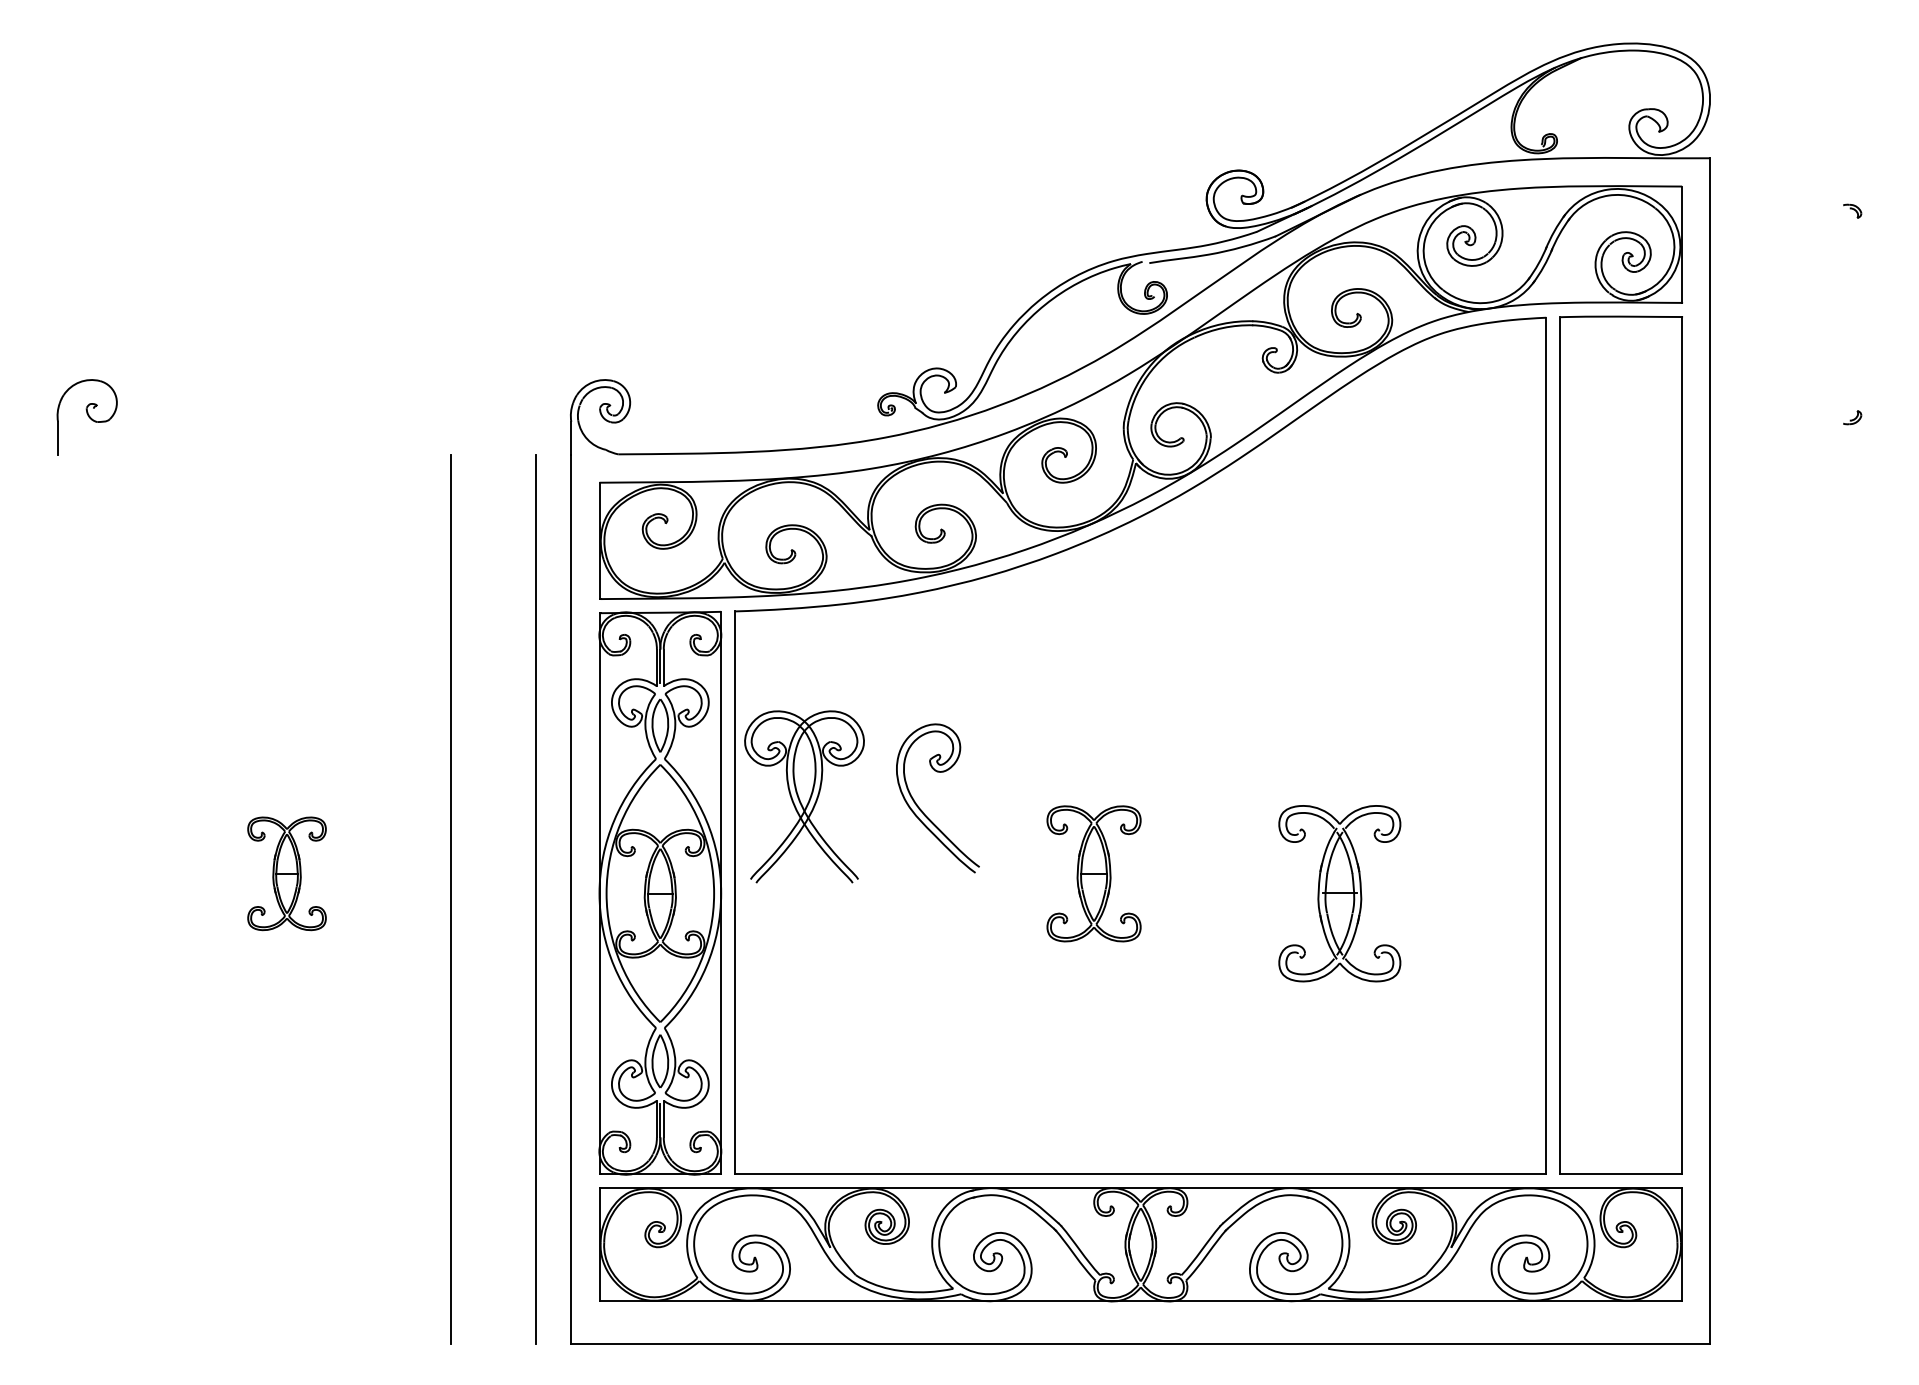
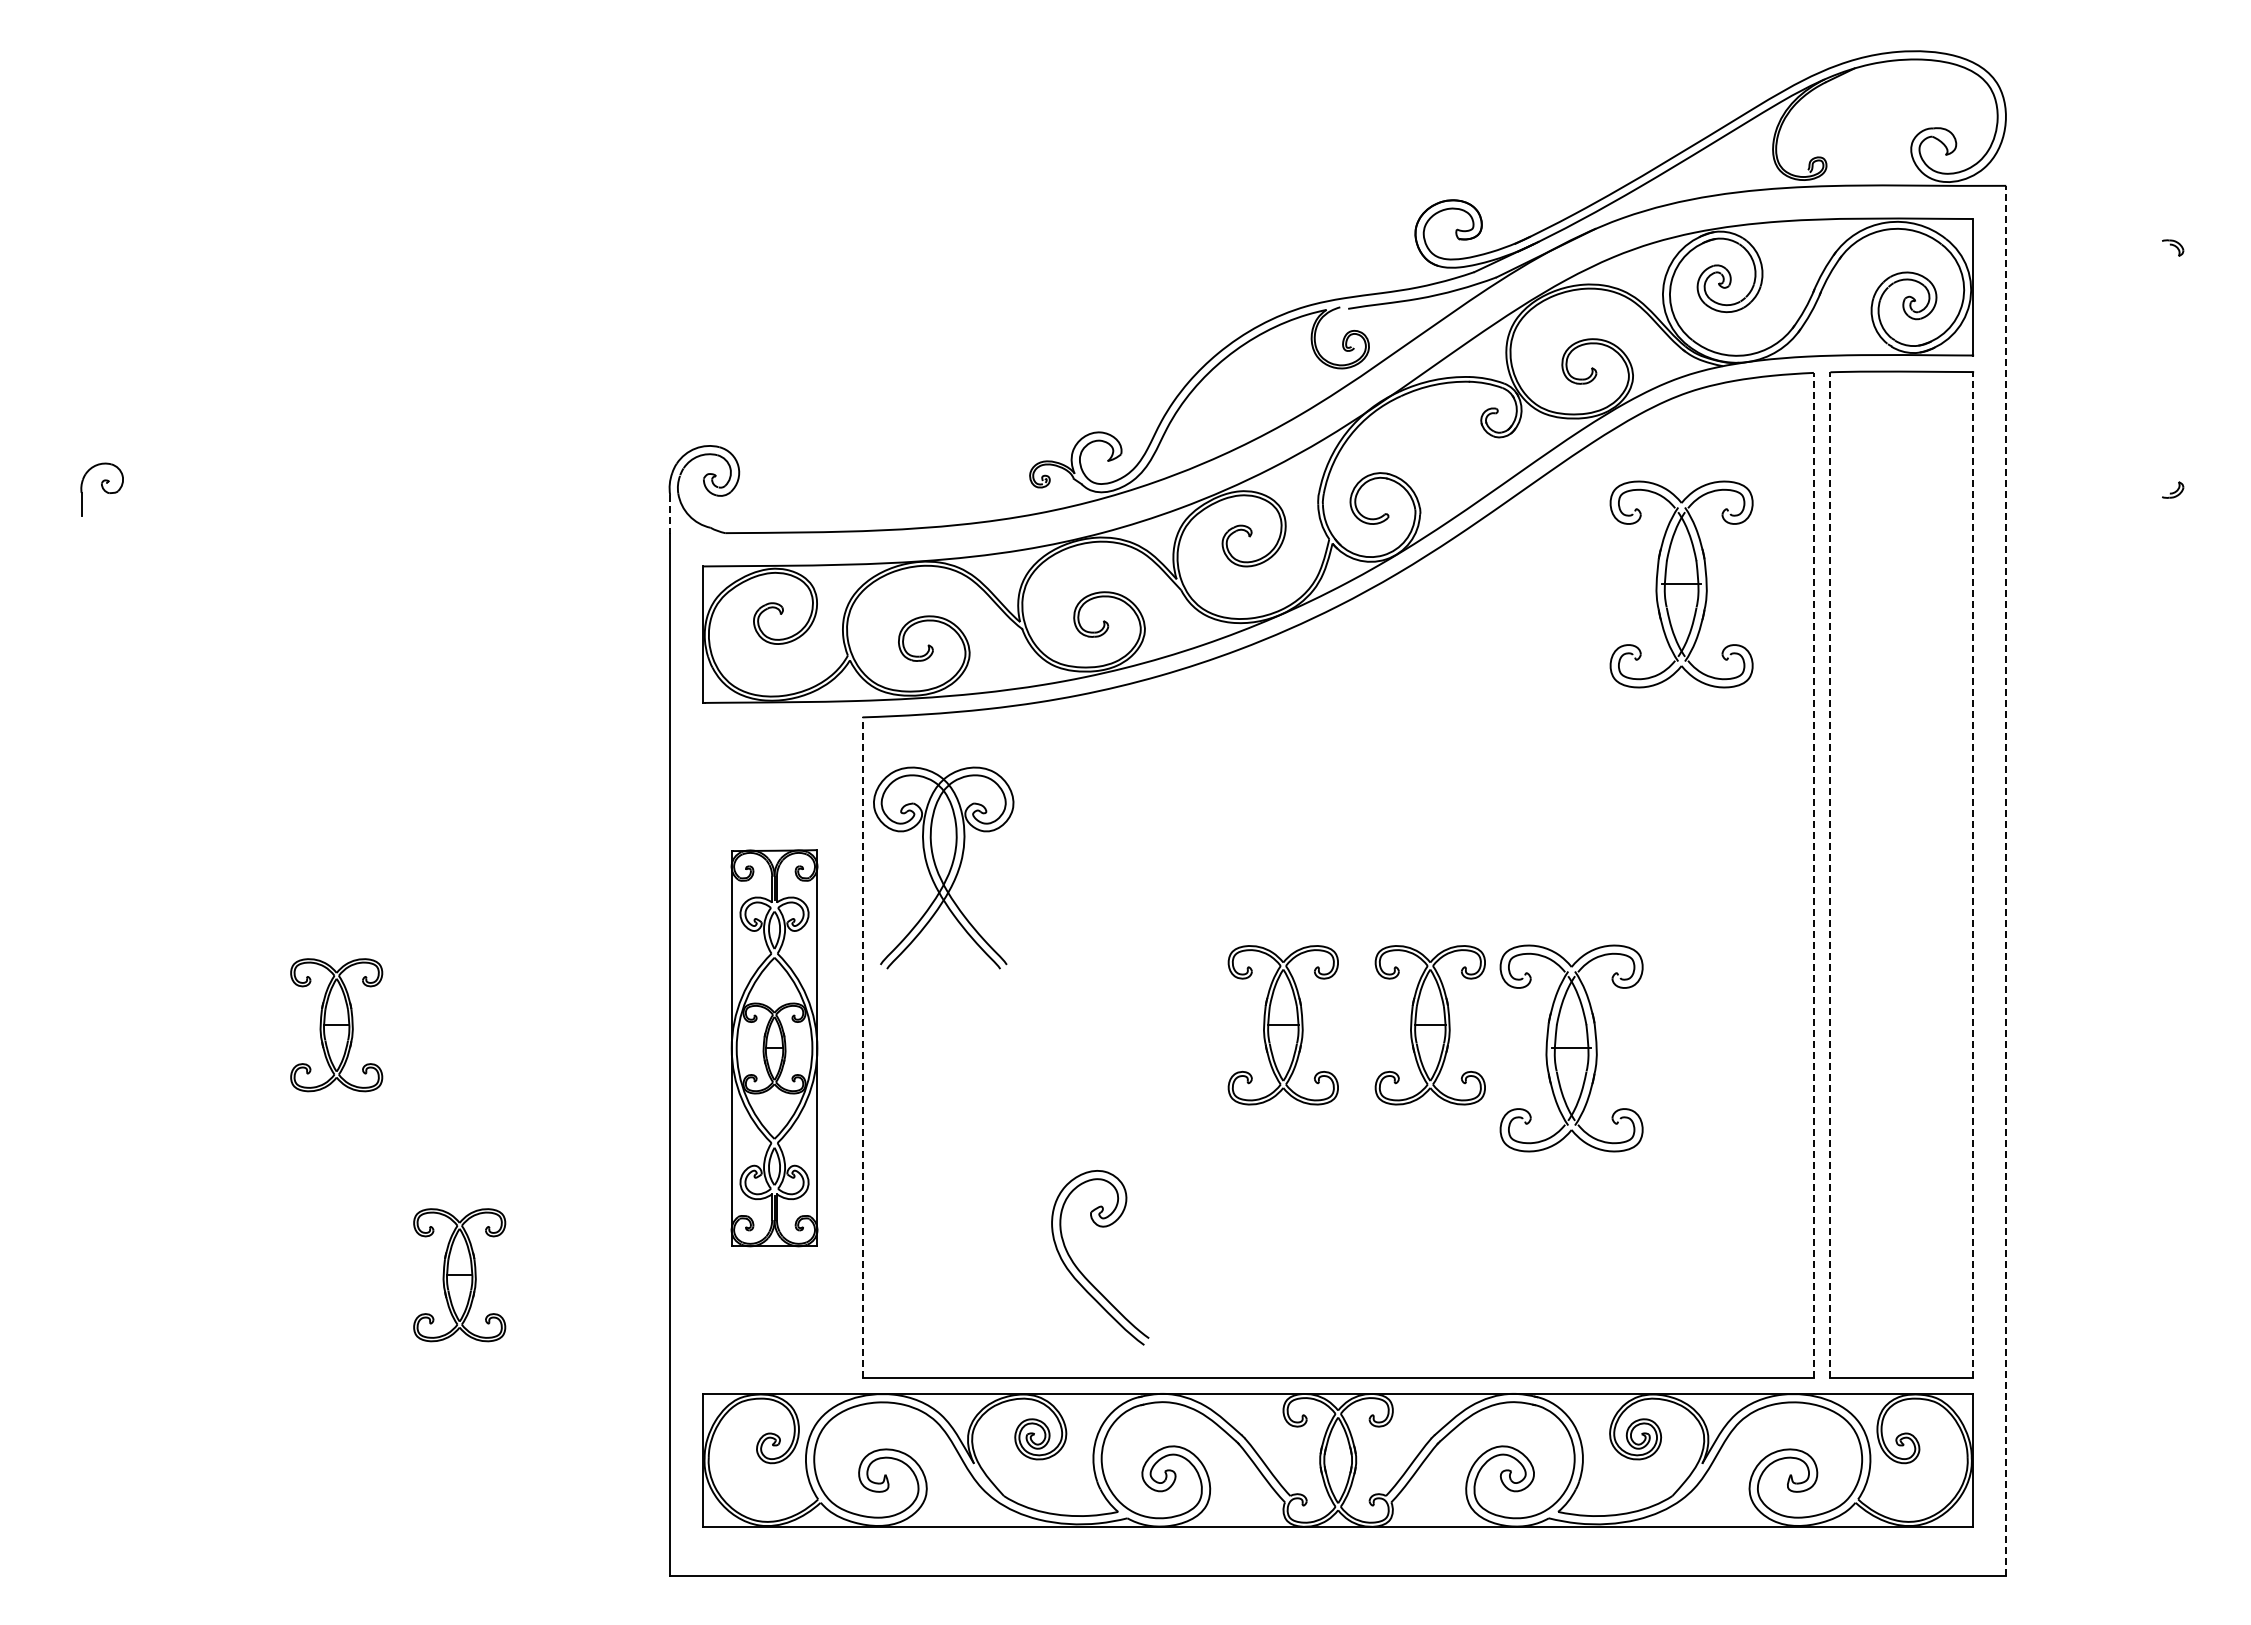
part: (86, 417) -> (101, 489), size x0.6
line: (571, 438) -> (670, 514), solid -> dashed
part: (1433, 498) -> (1681, 584), added
line: (1546, 745) -> (1813, 874), solid -> dashed
line: (1560, 745) -> (1830, 874), solid -> dashed
line: (1682, 745) -> (1973, 874), solid -> dashed
line: (1710, 750) -> (2006, 880), solid -> dashed
part: (804, 796) -> (943, 867), moved
part: (922, 810) -> (1082, 1272), moved
part: (1218, 874) -> (1429, 1025), added
line: (735, 892) -> (862, 1047), solid -> dashed
part: (660, 893) -> (774, 1048), size x0.6
line: (451, 898) -> (529, 1054), removed
line: (535, 898) -> (628, 1054), removed
part: (391, 1087) -> (459, 1275), added

